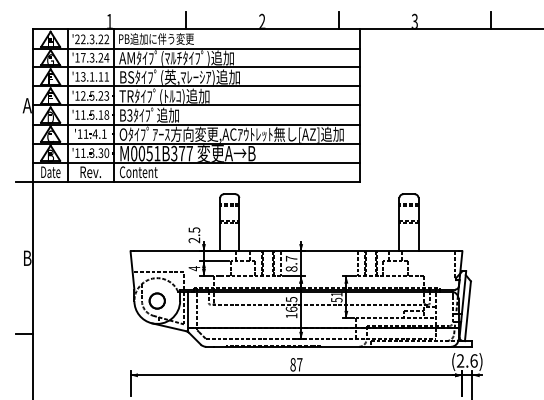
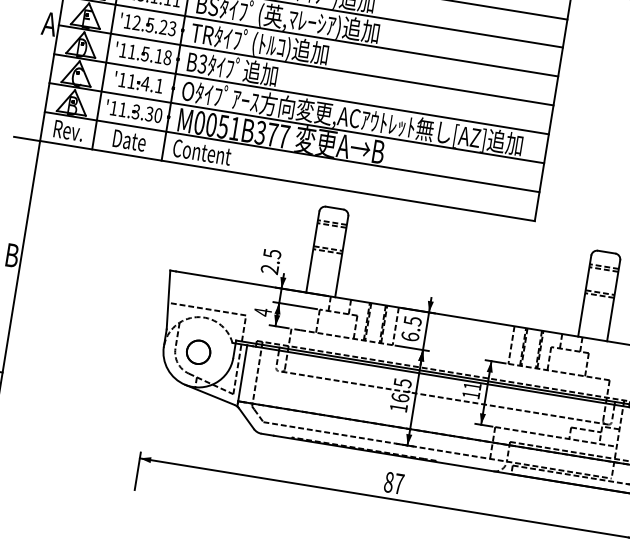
text: (51, 172) -> (69, 131), Date -> Rev.
text: (90, 172) -> (128, 140), Rev. -> Date
text: (291, 263) -> (411, 328), 8.7 -> 6.5
text: (336, 299) -> (470, 393), 51 -> 11

